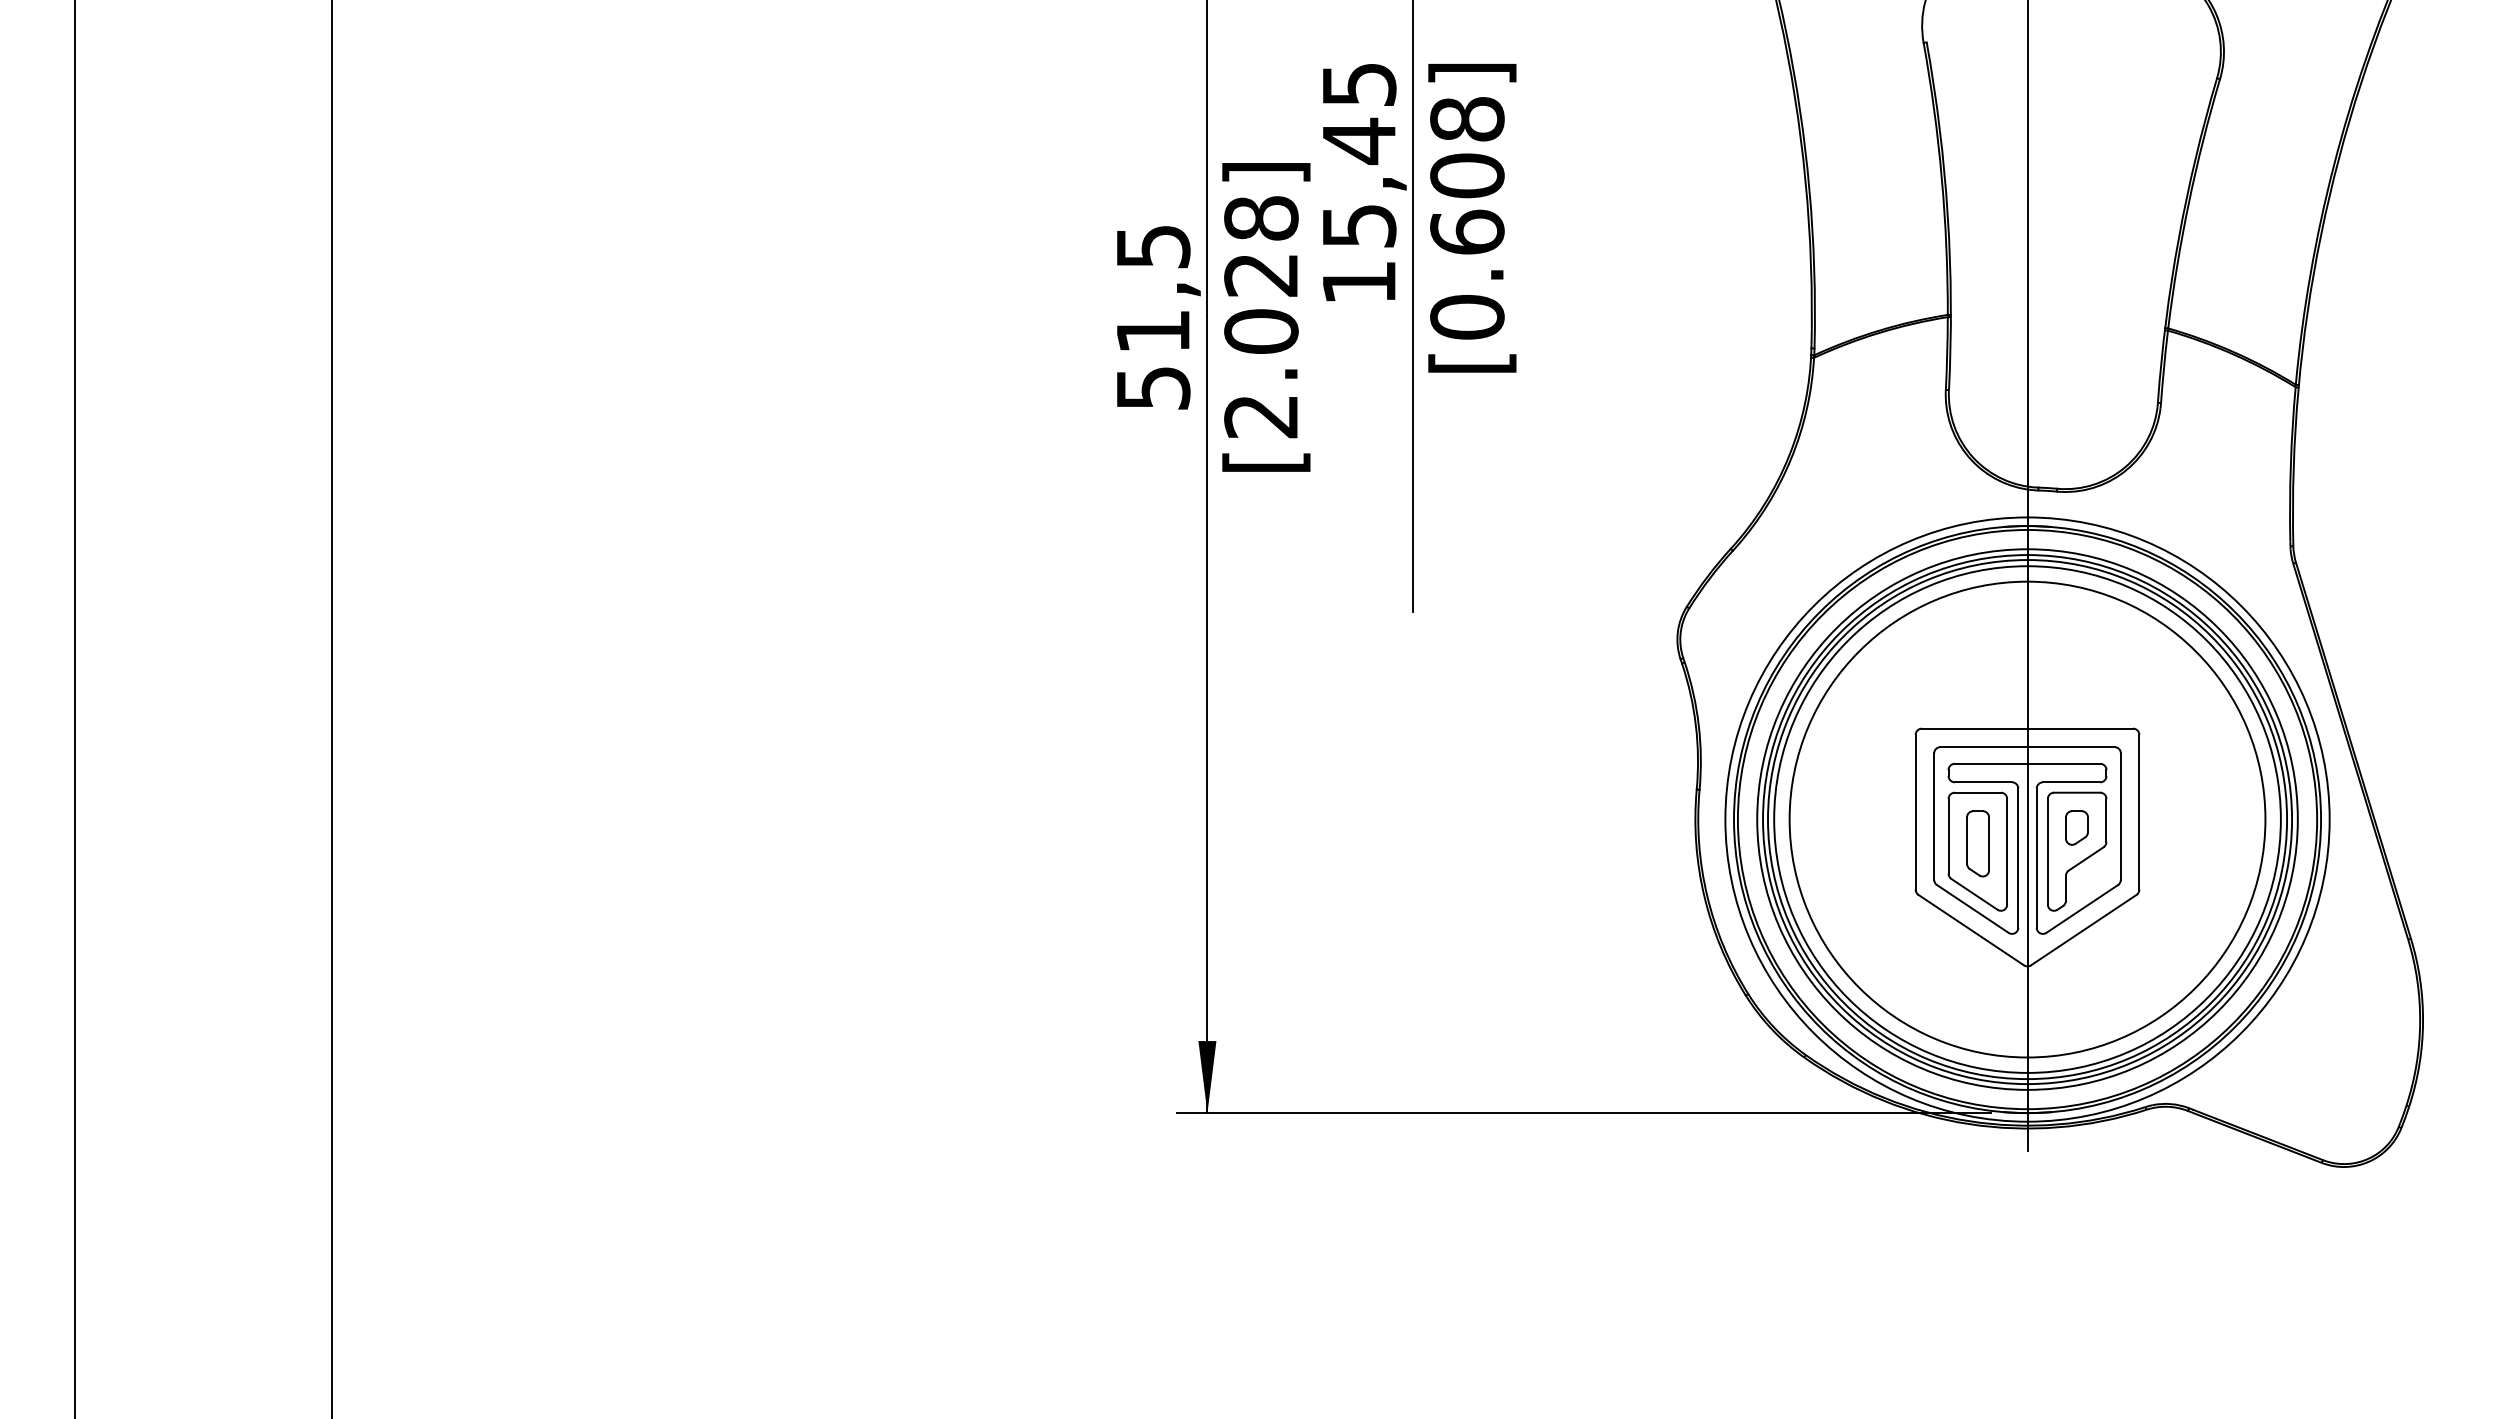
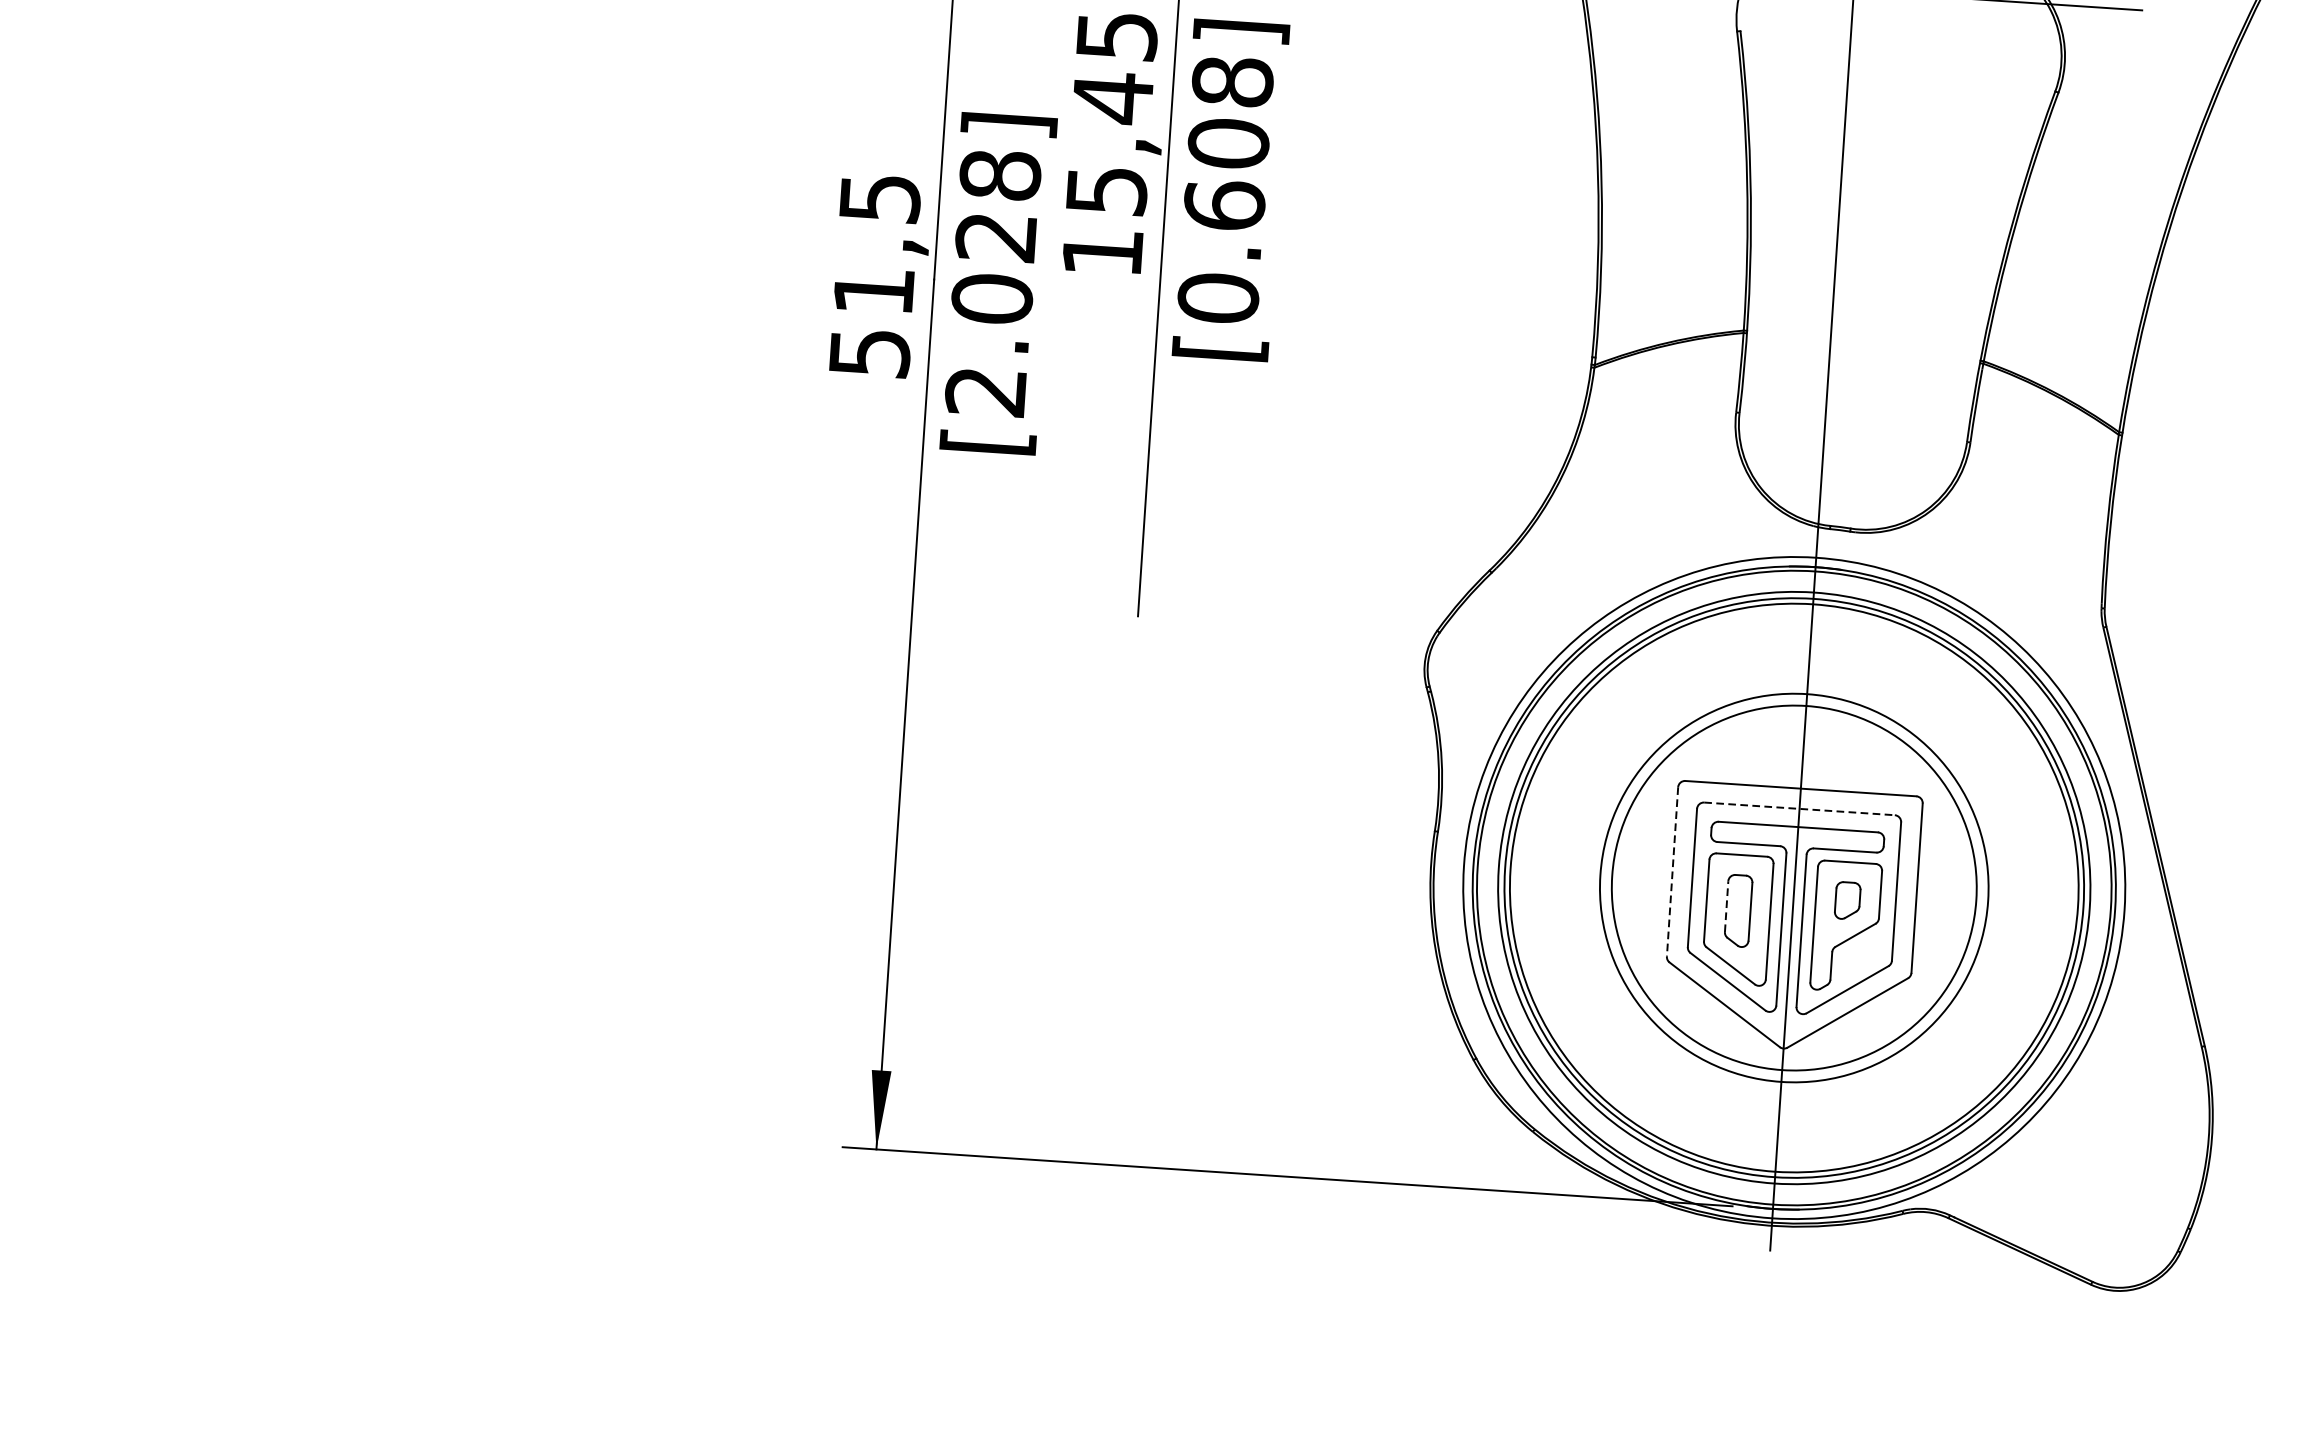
line: (2028, 747) -> (1800, 809), solid -> dashed
line: (1915, 812) -> (1672, 872), solid -> dashed
circle: (2027, 819) -> (1794, 887), size x0.7
circle: (2027, 819) -> (1794, 887), size x0.7
line: (1967, 840) -> (1727, 906), solid -> dashed

